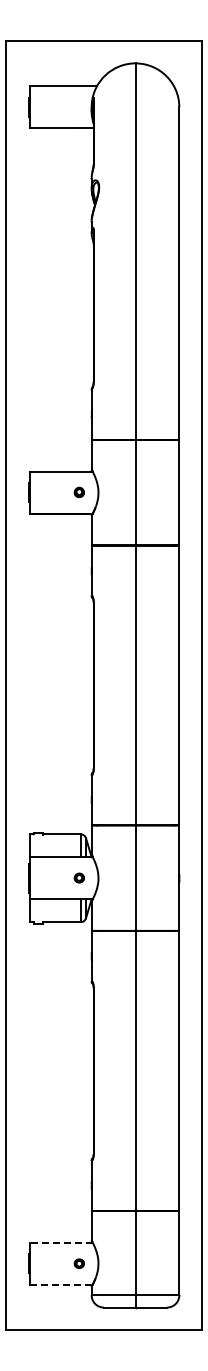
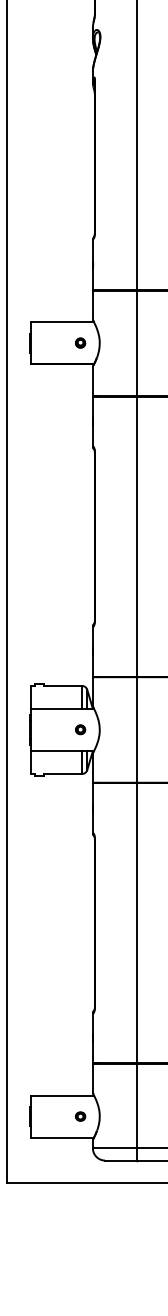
line: (61, 1242) -> (62, 1095), dashed -> solid
line: (61, 1284) -> (62, 1137), dashed -> solid

